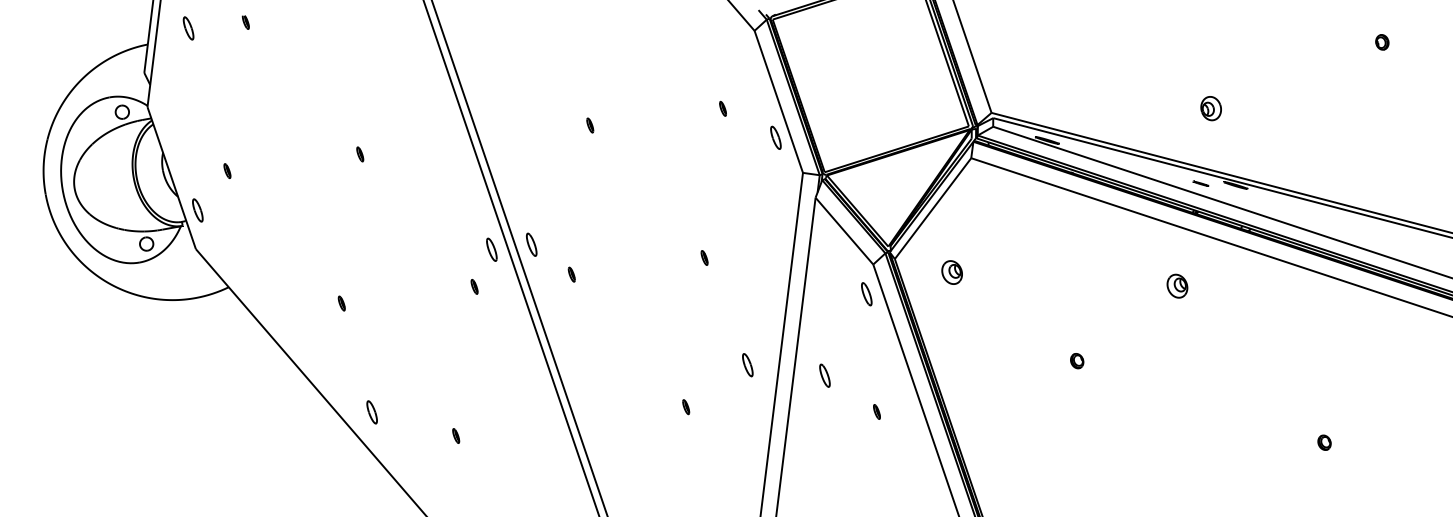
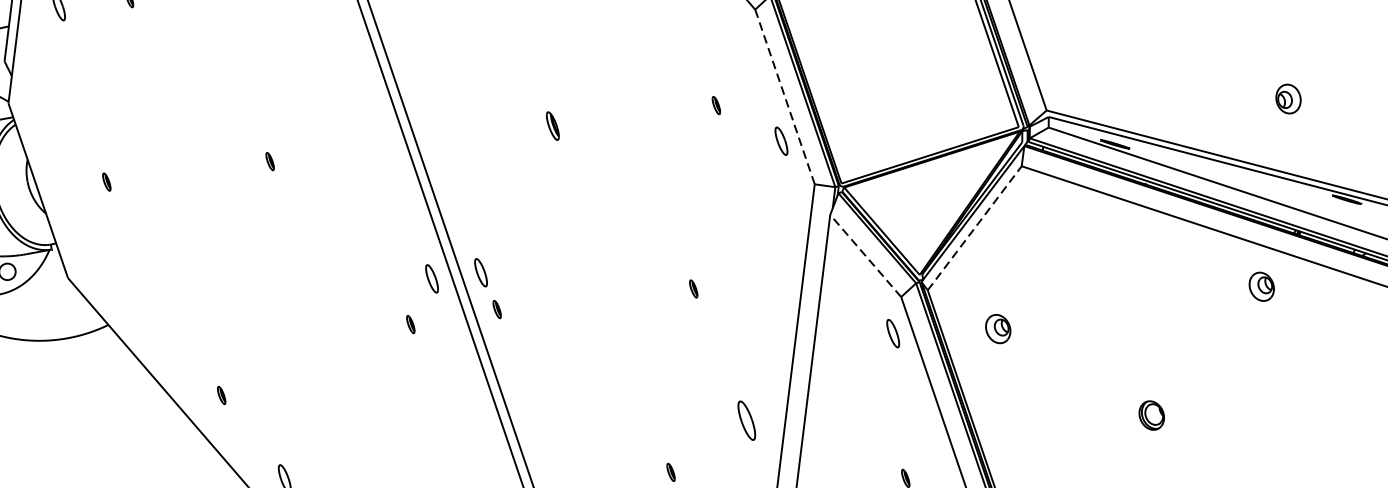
line: (778, 101) -> (784, 96), solid -> dashed
part: (1210, 108) -> (1287, 98), moved
part: (590, 125) -> (553, 126), size x1.6
line: (1200, 183) -> (1303, 197), removed
line: (933, 208) -> (975, 228), solid -> dashed
part: (197, 210) -> (69, 230), removed
line: (844, 230) -> (865, 255), solid -> dashed
part: (951, 272) -> (997, 328), moved
part: (571, 274) -> (496, 309), moved
part: (1177, 285) -> (1261, 285), moved
part: (341, 303) -> (221, 395), moved
part: (1077, 361) -> (1152, 416), size x1.6
part: (747, 365) -> (746, 421), size x1.4
part: (824, 375) -> (841, 433), removed

